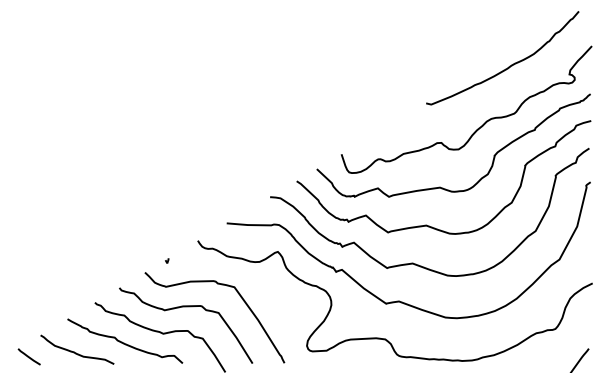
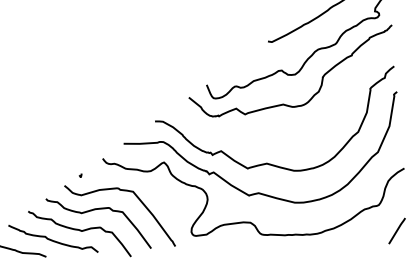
curve: (426, 224) -> (275, 133), removed

